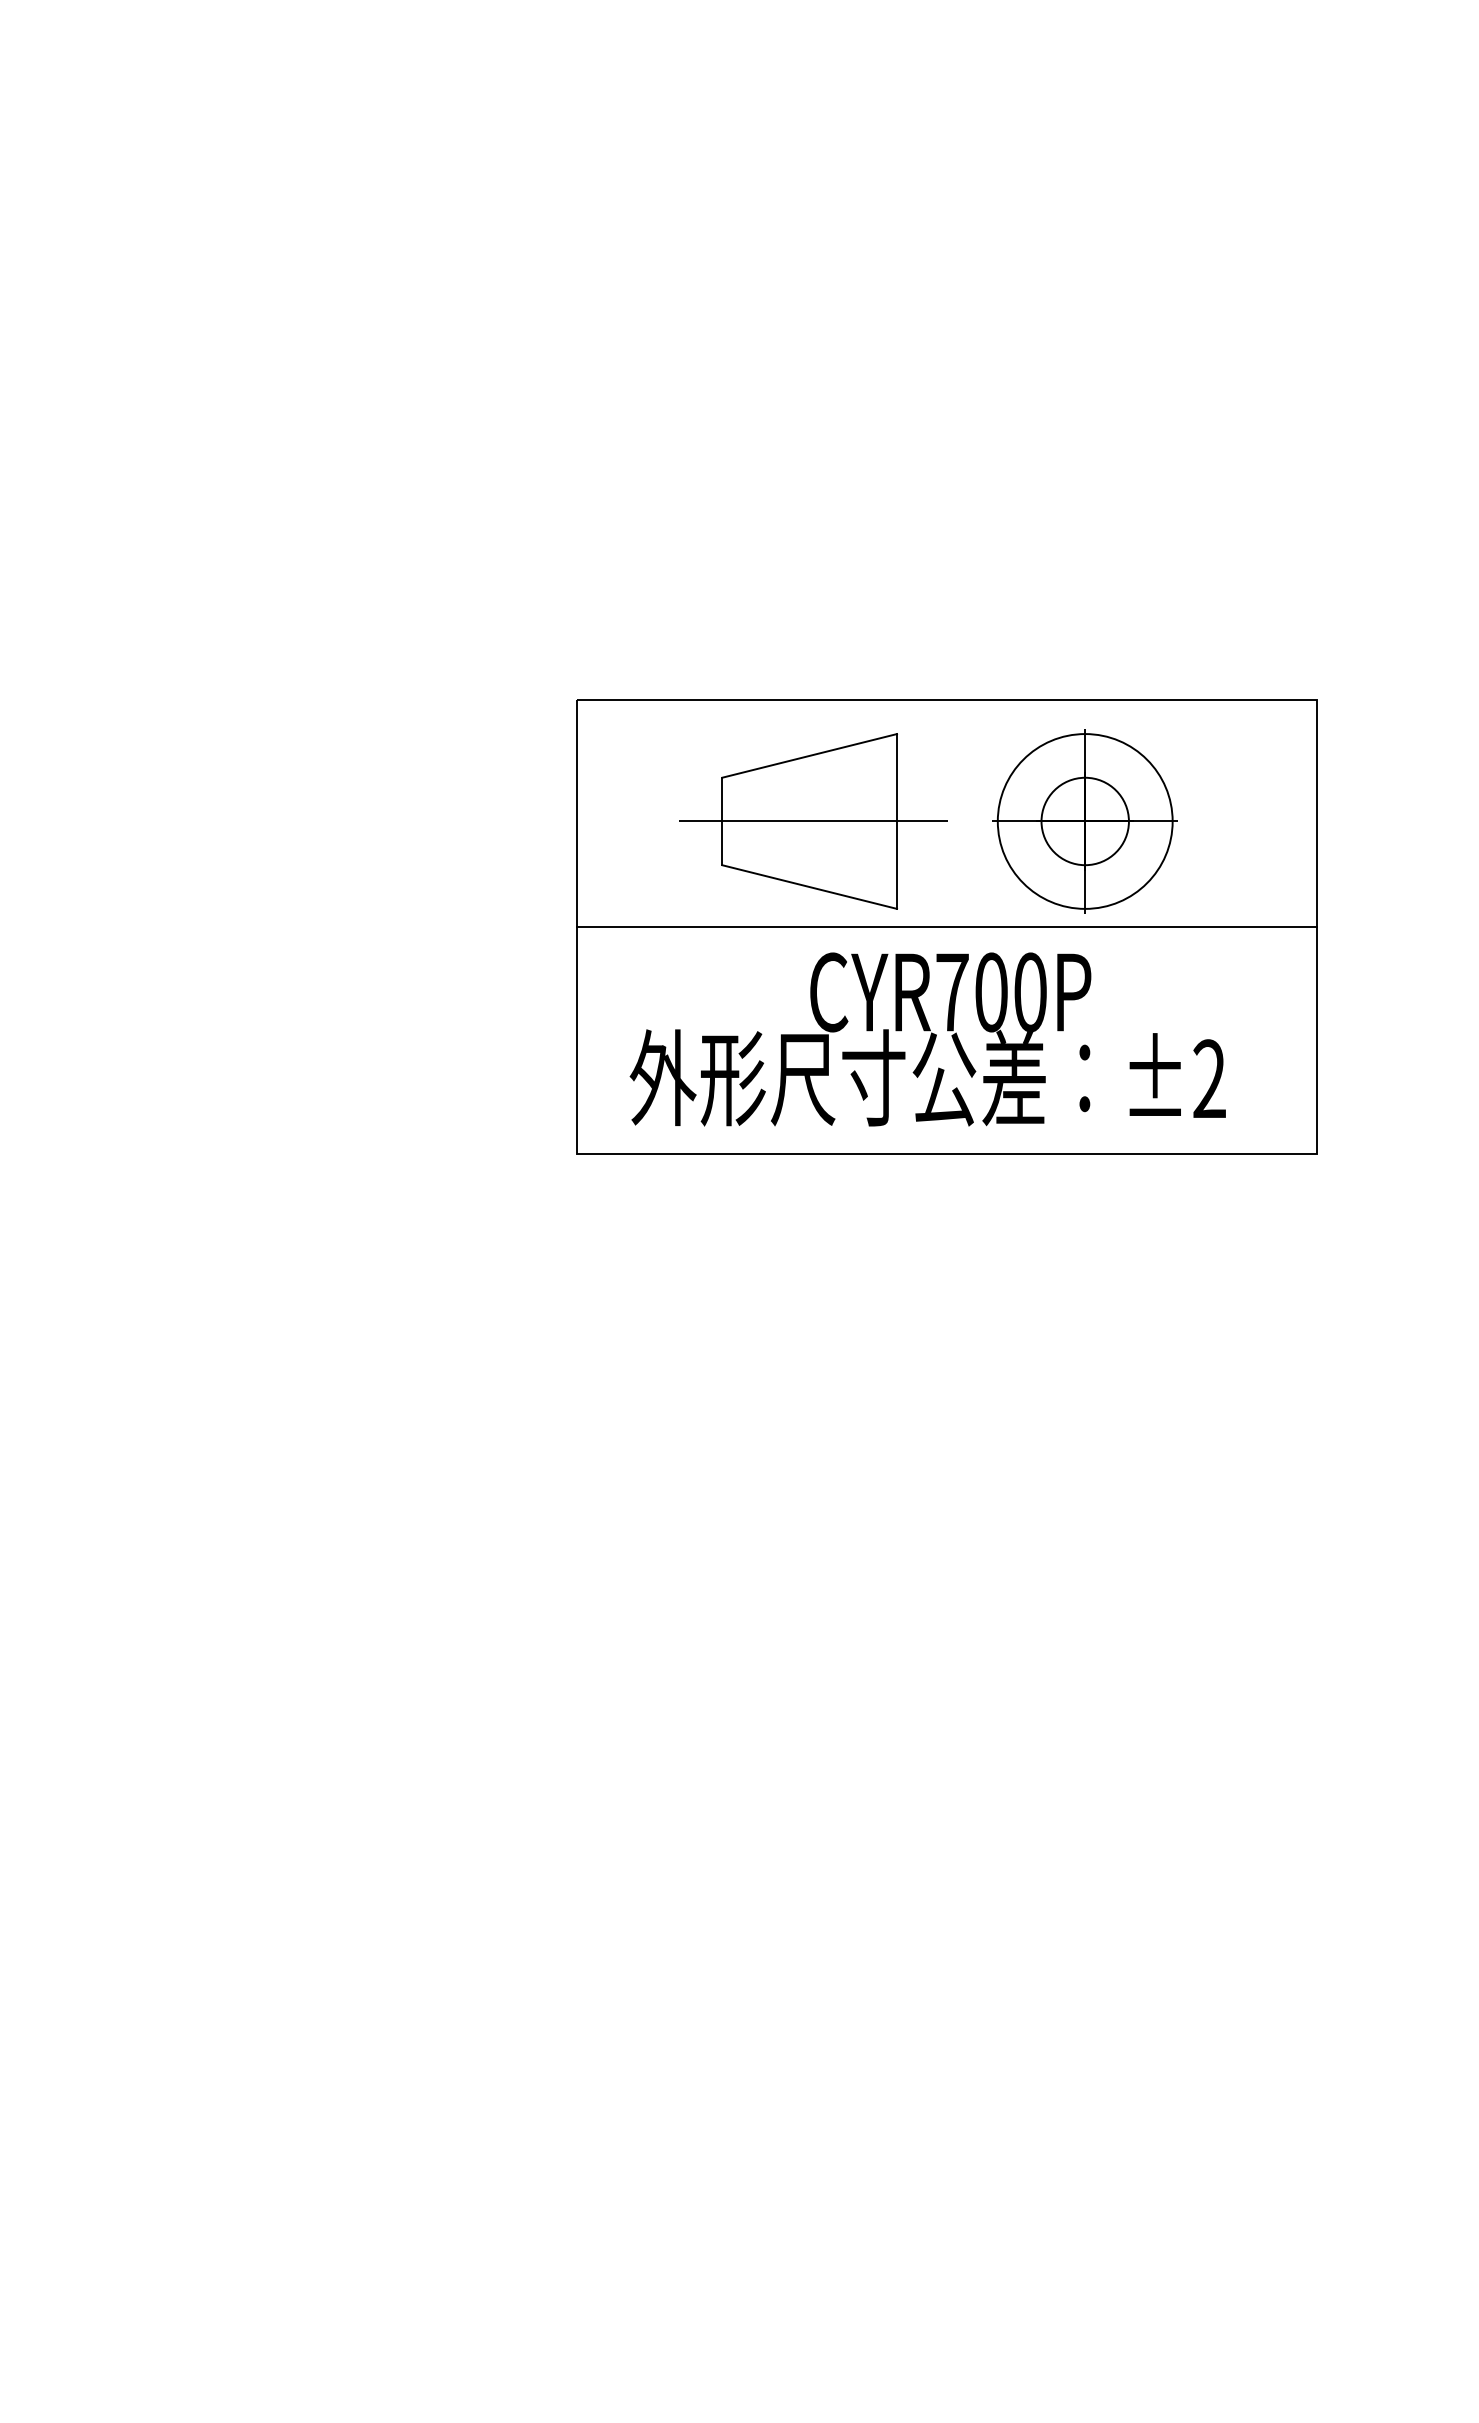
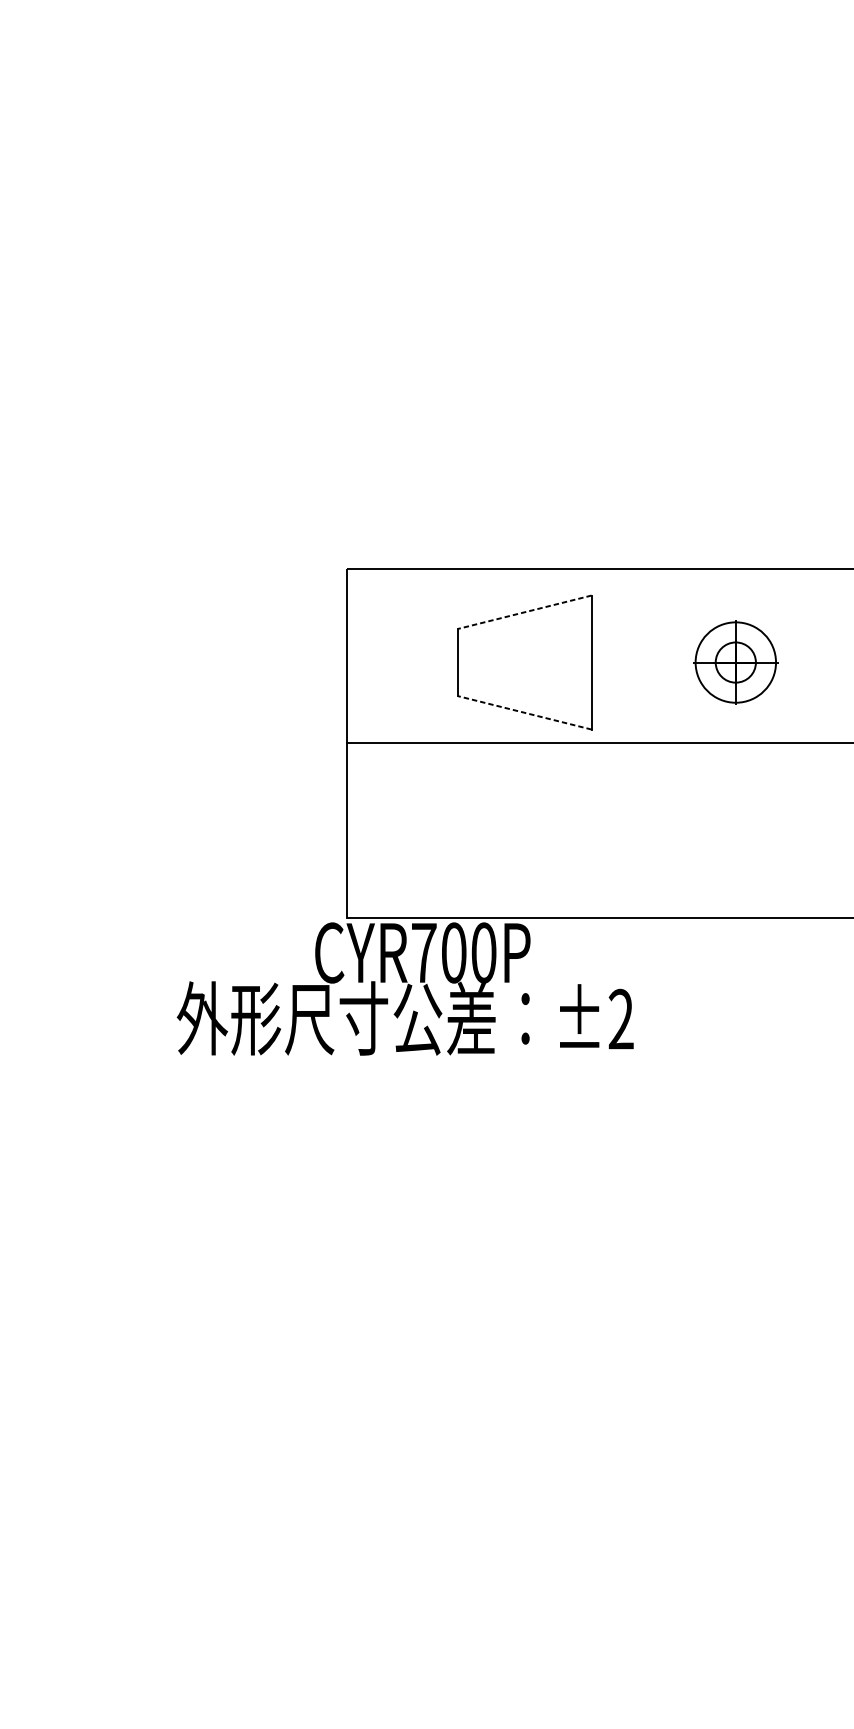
line: (809, 756) -> (524, 612), solid -> dashed
line: (813, 821) -> (527, 662), removed
part: (1084, 821) -> (735, 662), size x0.6
line: (809, 886) -> (524, 712), solid -> dashed
text: (927, 1039) -> (405, 989), moved

